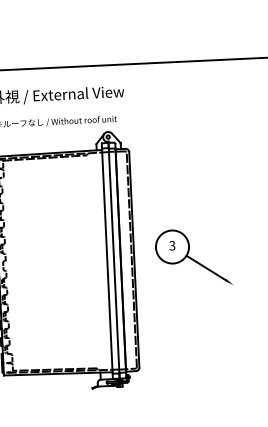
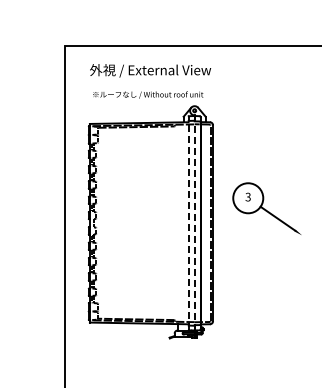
part: (193, 257) -> (266, 208), moved
line: (113, 259) -> (194, 222), solid -> dashed
line: (107, 261) -> (188, 223), solid -> dashed

